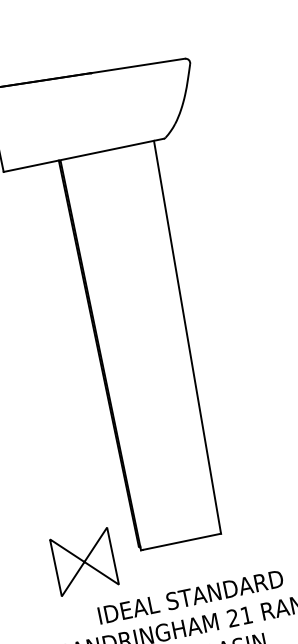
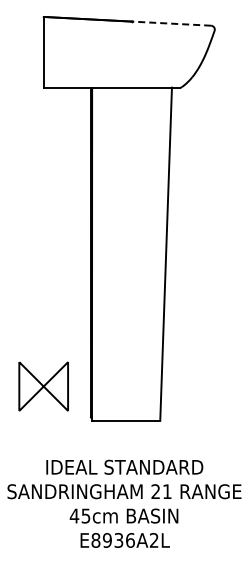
line: (137, 65) -> (171, 23), solid -> dashed
part: (84, 562) -> (43, 386), moved

